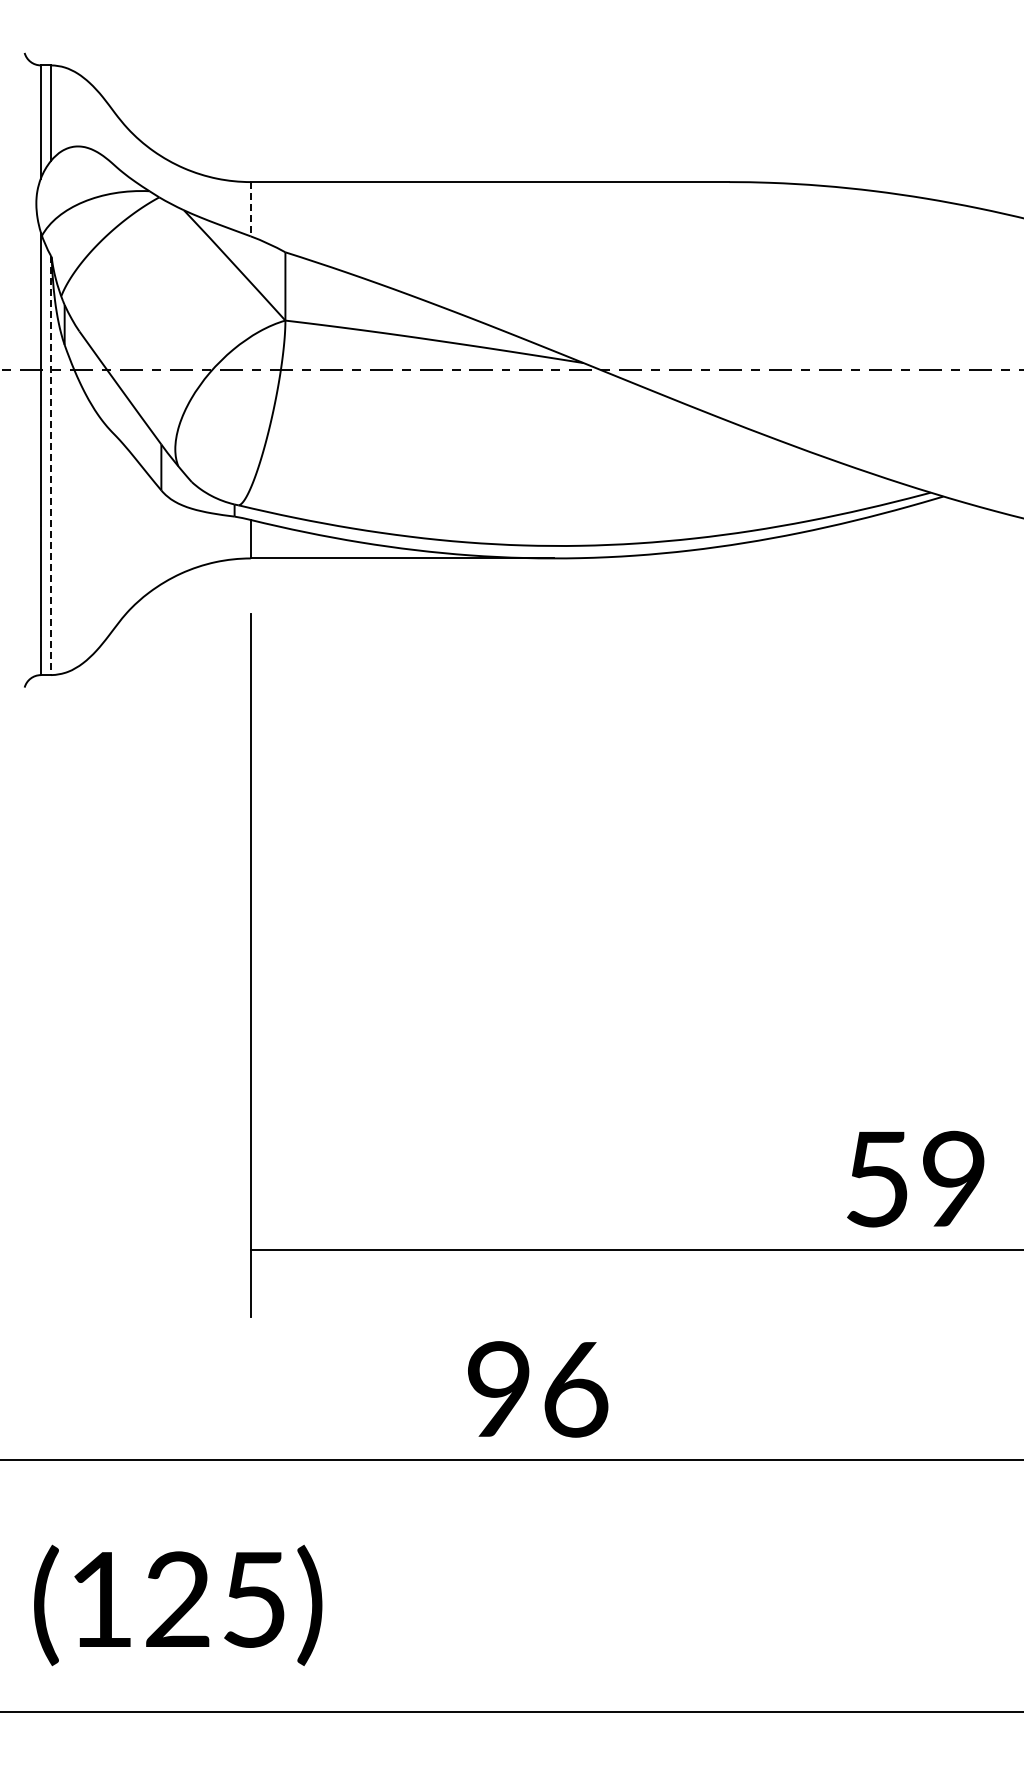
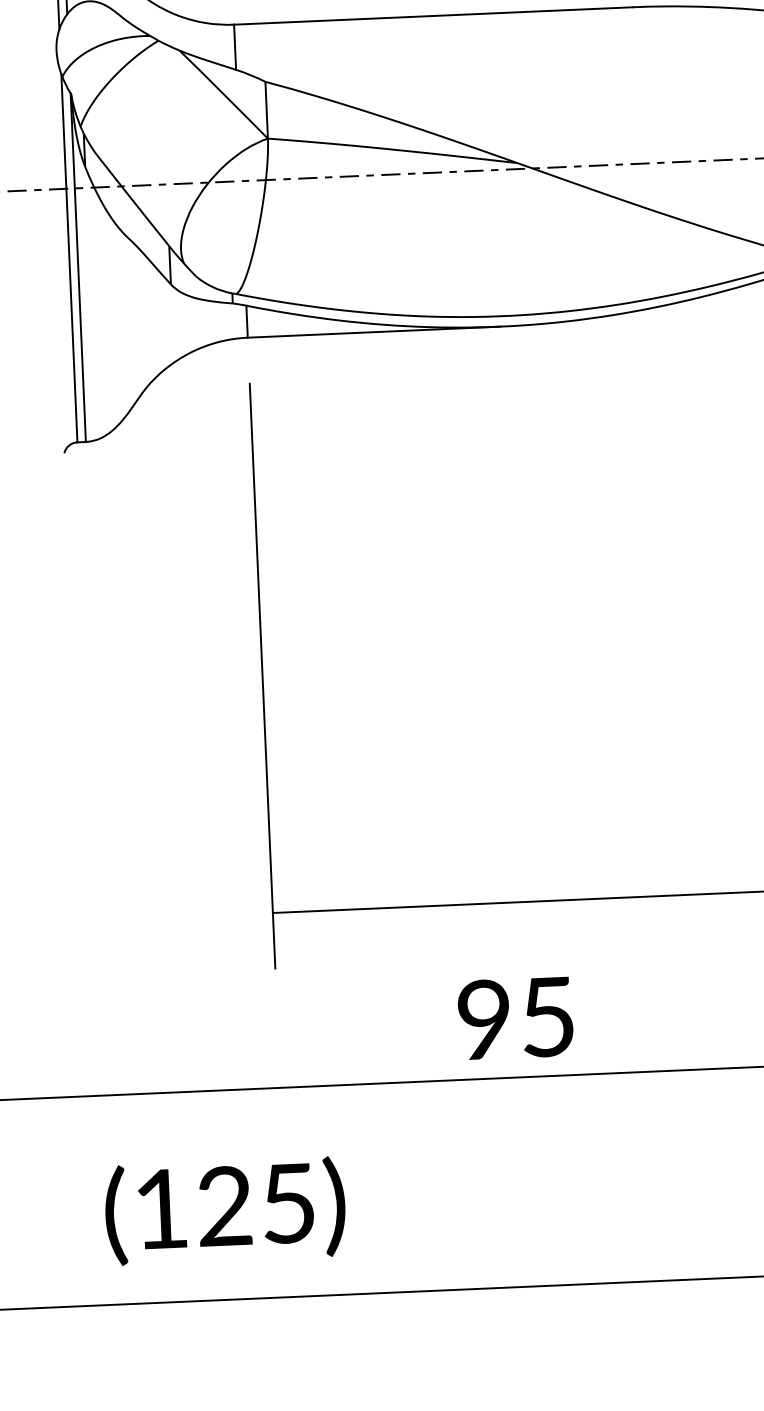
line: (250, 209) -> (234, 47), dashed -> solid
line: (51, 465) -> (78, 267), dashed -> solid
text: (576, 1389) -> (548, 1017), 96 -> 95

